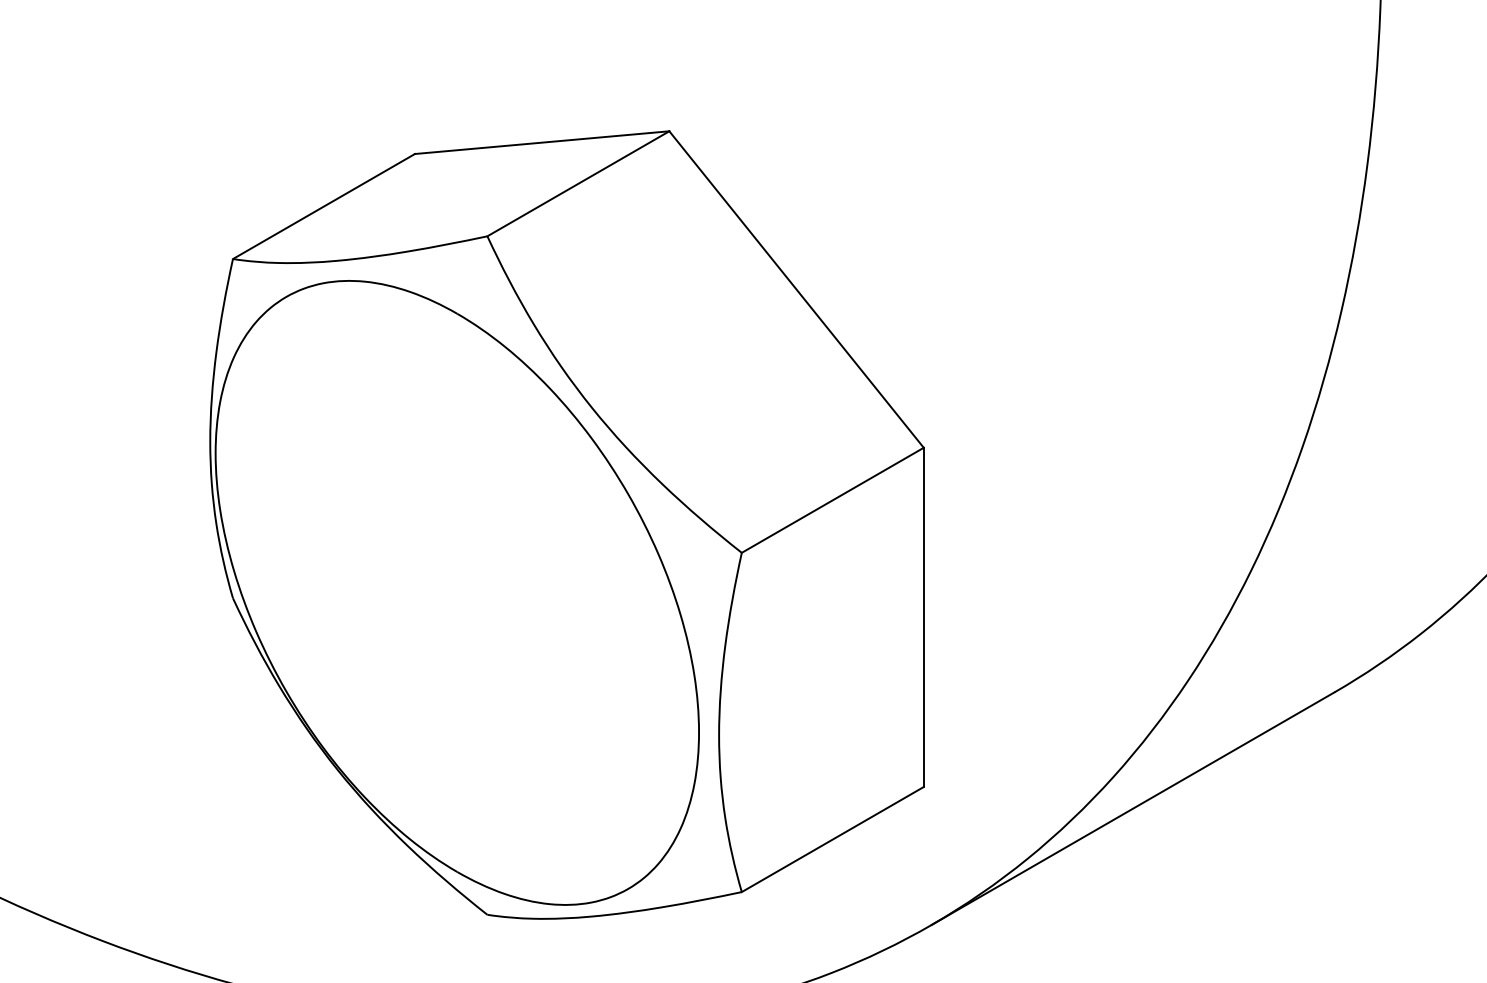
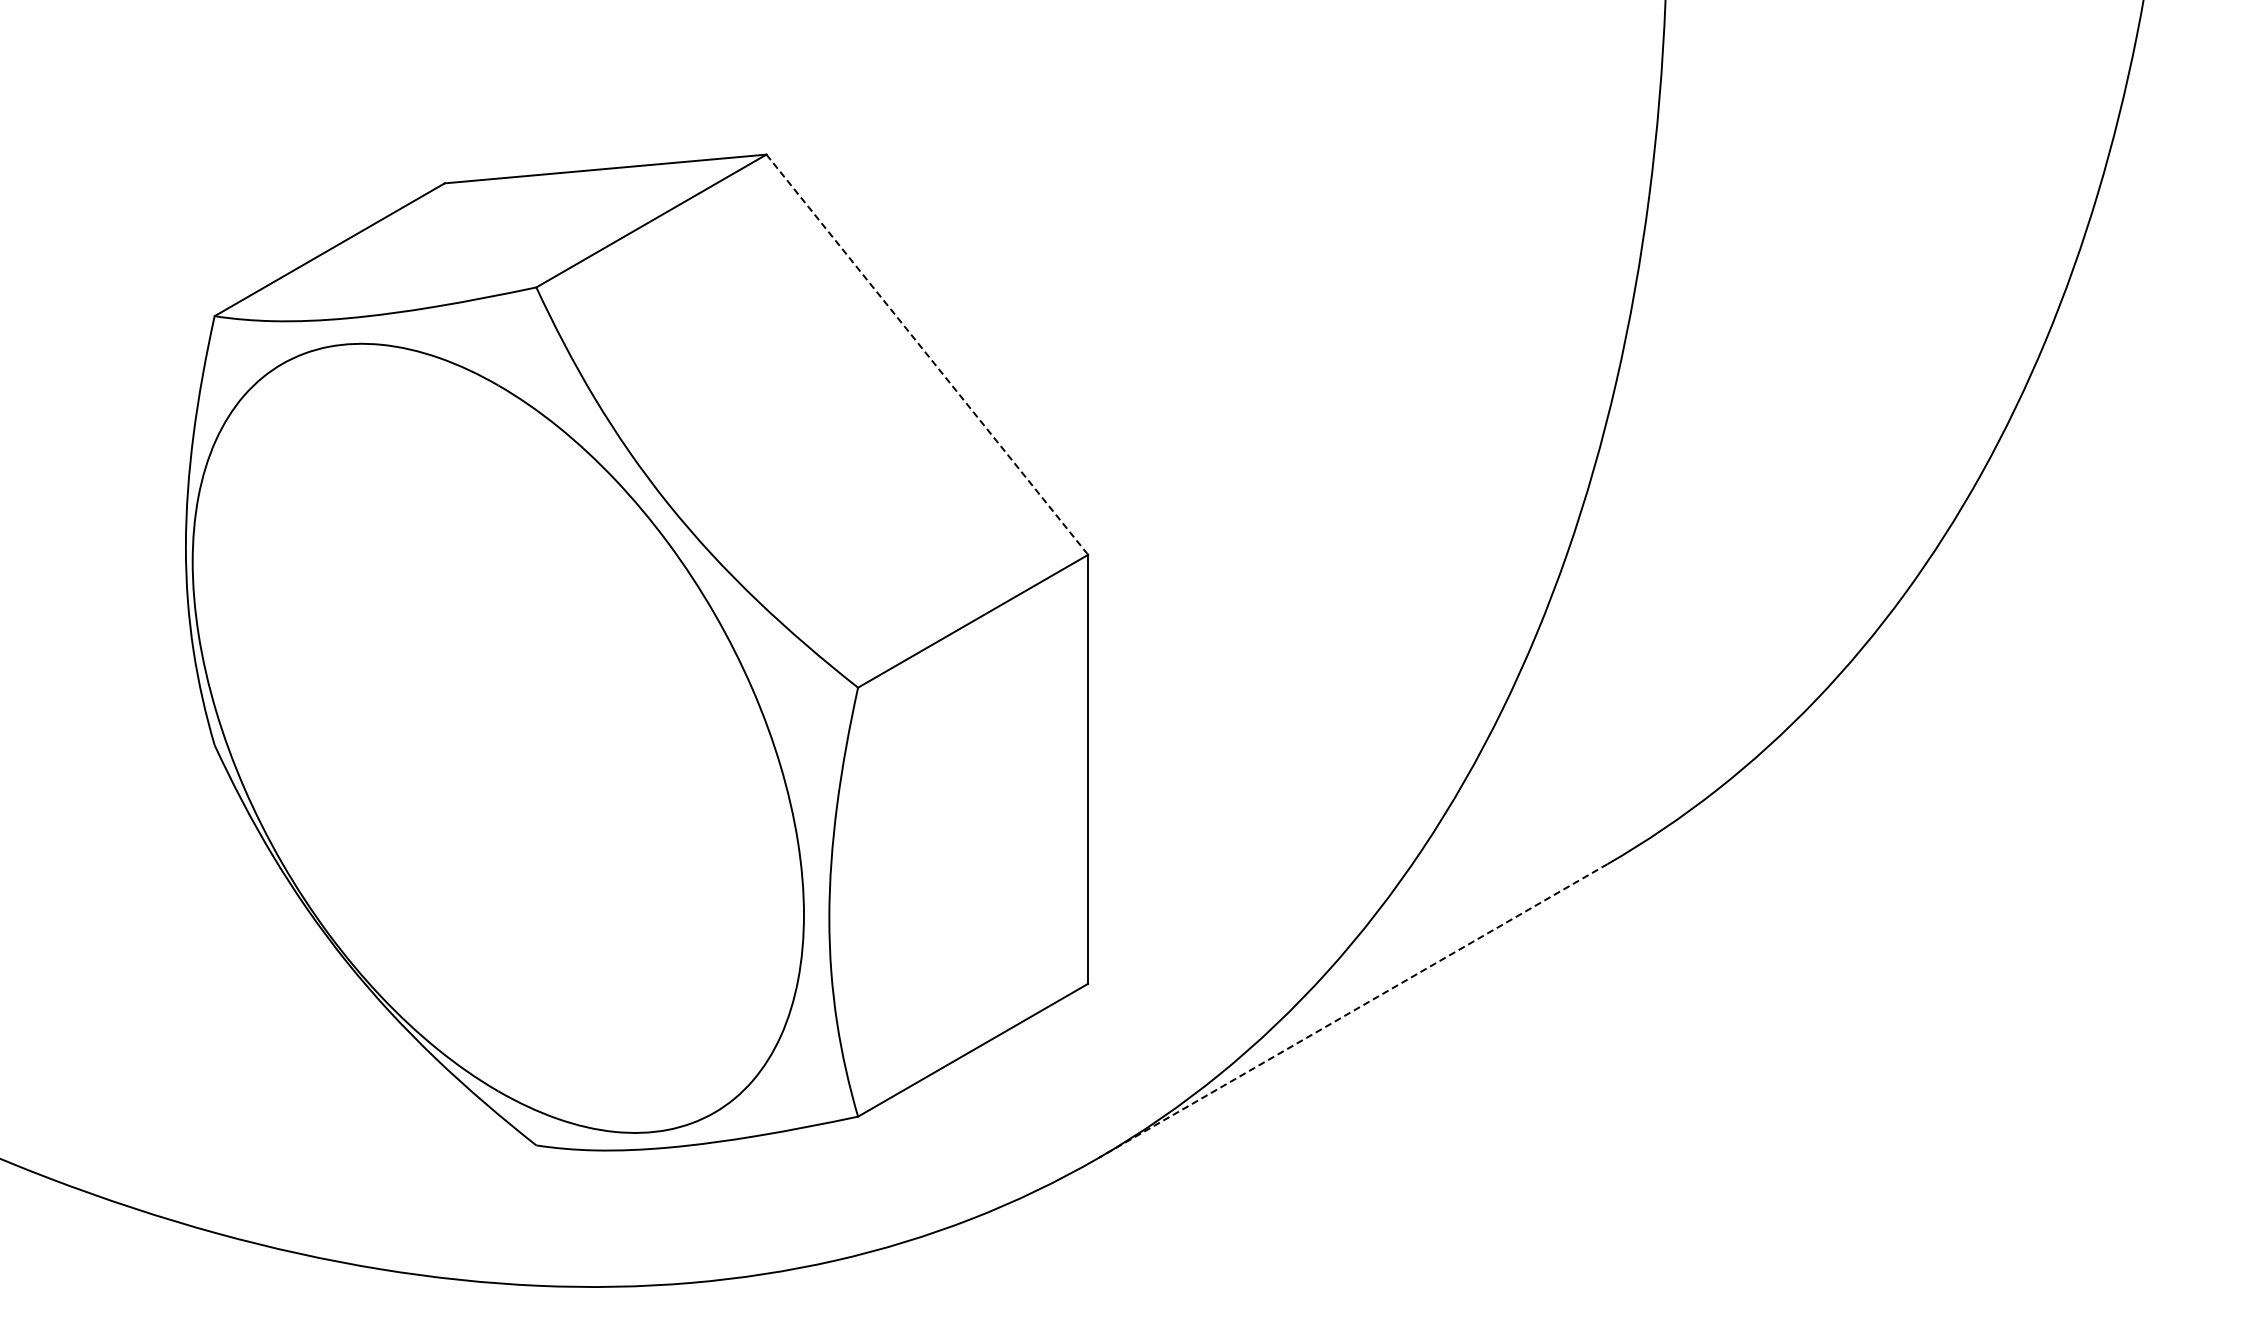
line: (796, 289) -> (927, 354), solid -> dashed
line: (1132, 808) -> (1352, 1011), solid -> dashed

